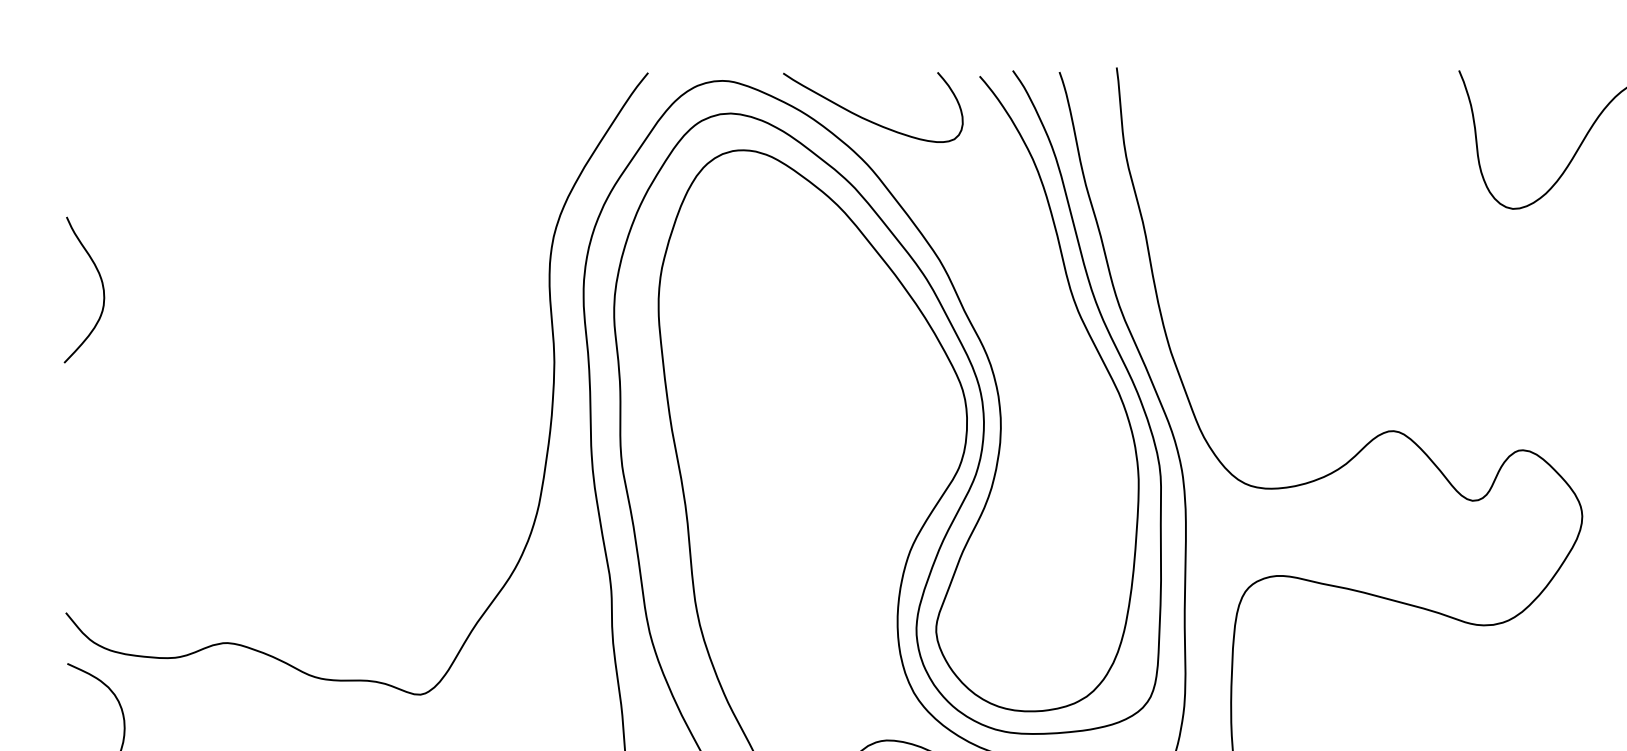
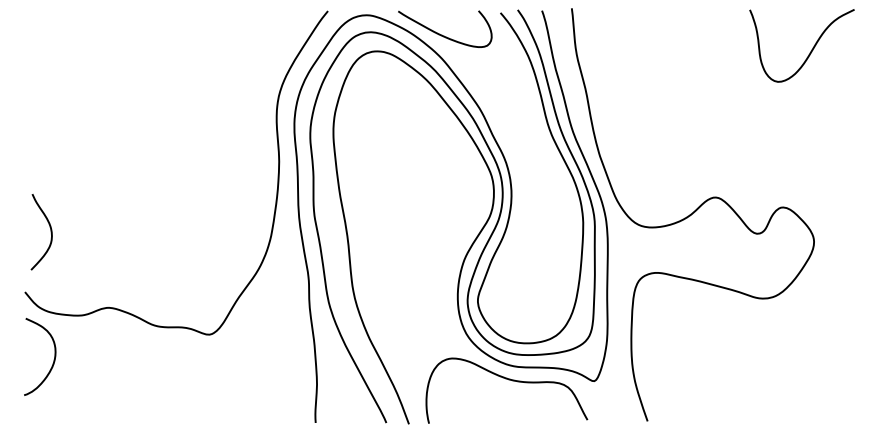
curve: (101, 290) -> (50, 232), moved

